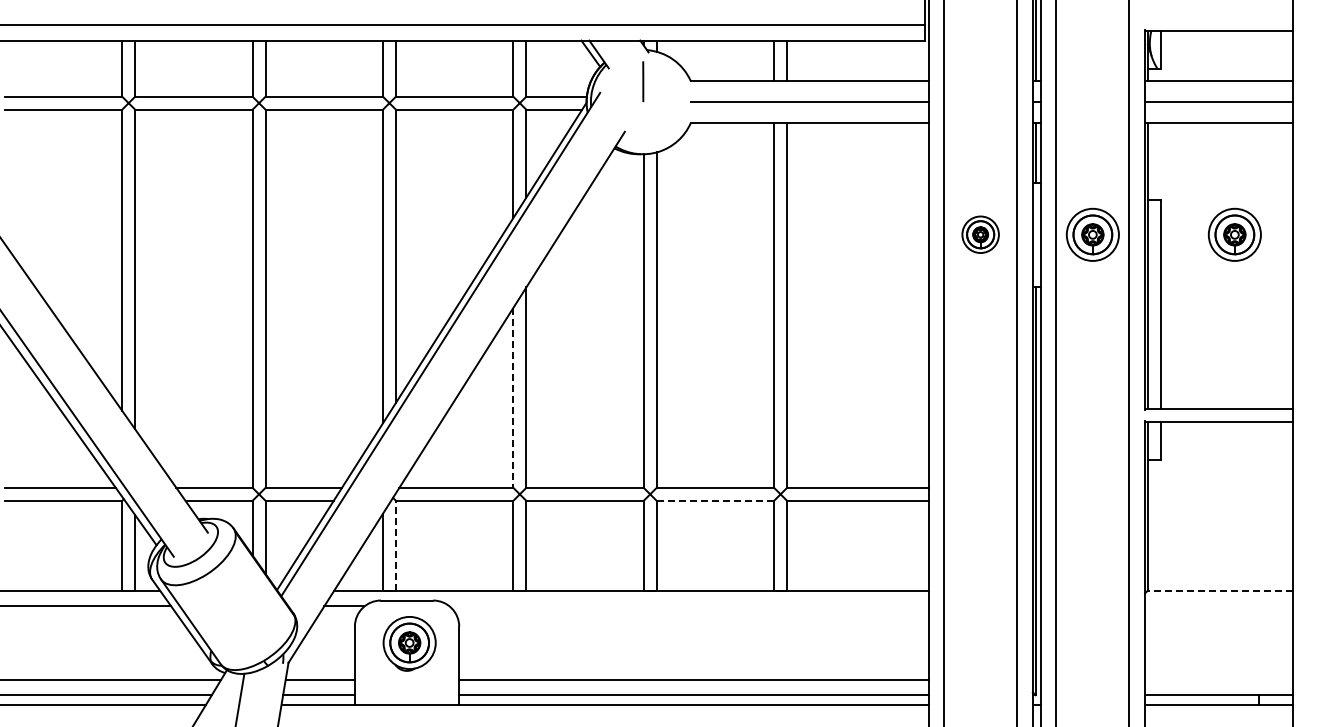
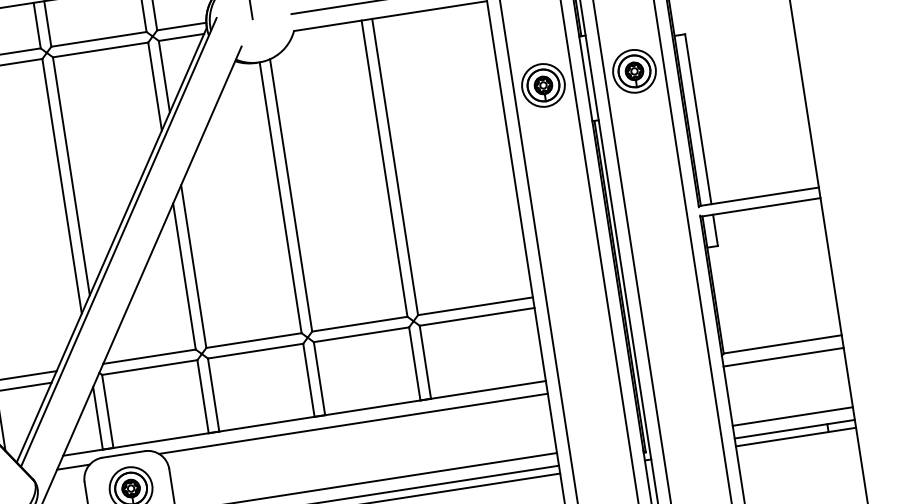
part: (980, 234) -> (543, 85), size x1.43
part: (1234, 234) -> (749, 53), removed
line: (513, 397) -> (184, 276), dashed -> solid
line: (715, 500) -> (361, 334), dashed -> solid
line: (395, 545) -> (107, 411), dashed -> solid
line: (1220, 590) -> (782, 344), dashed -> solid
line: (688, 606) -> (352, 423), added
line: (1219, 606) -> (784, 357), added
line: (1219, 679) -> (793, 416), added

